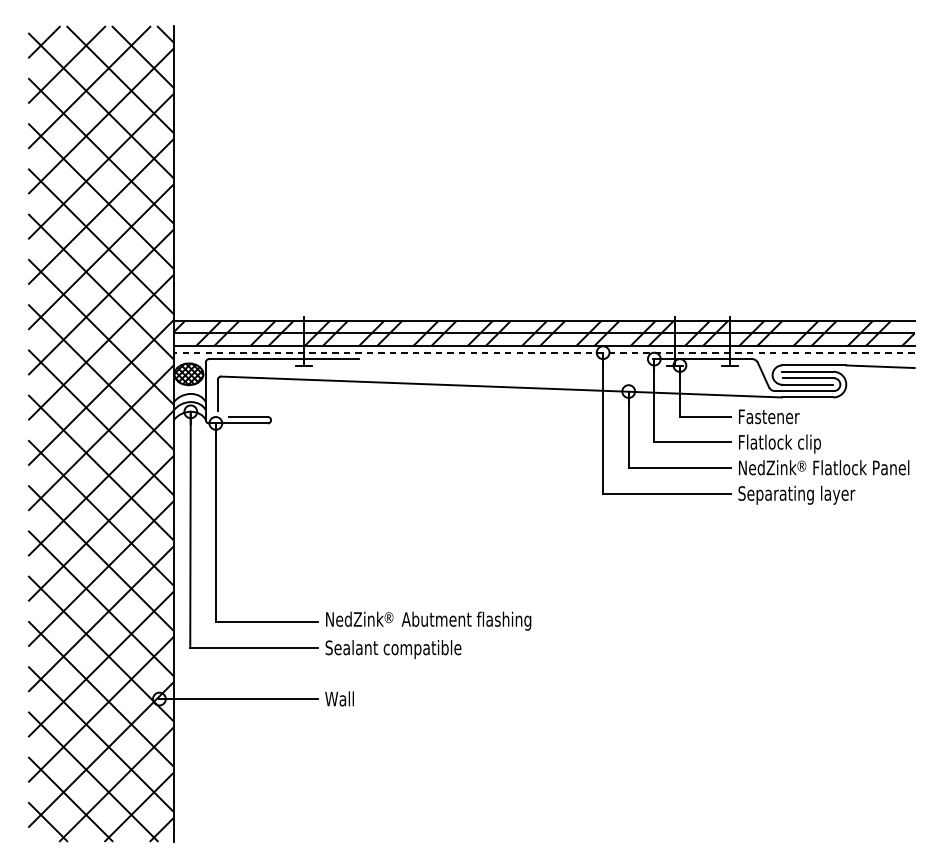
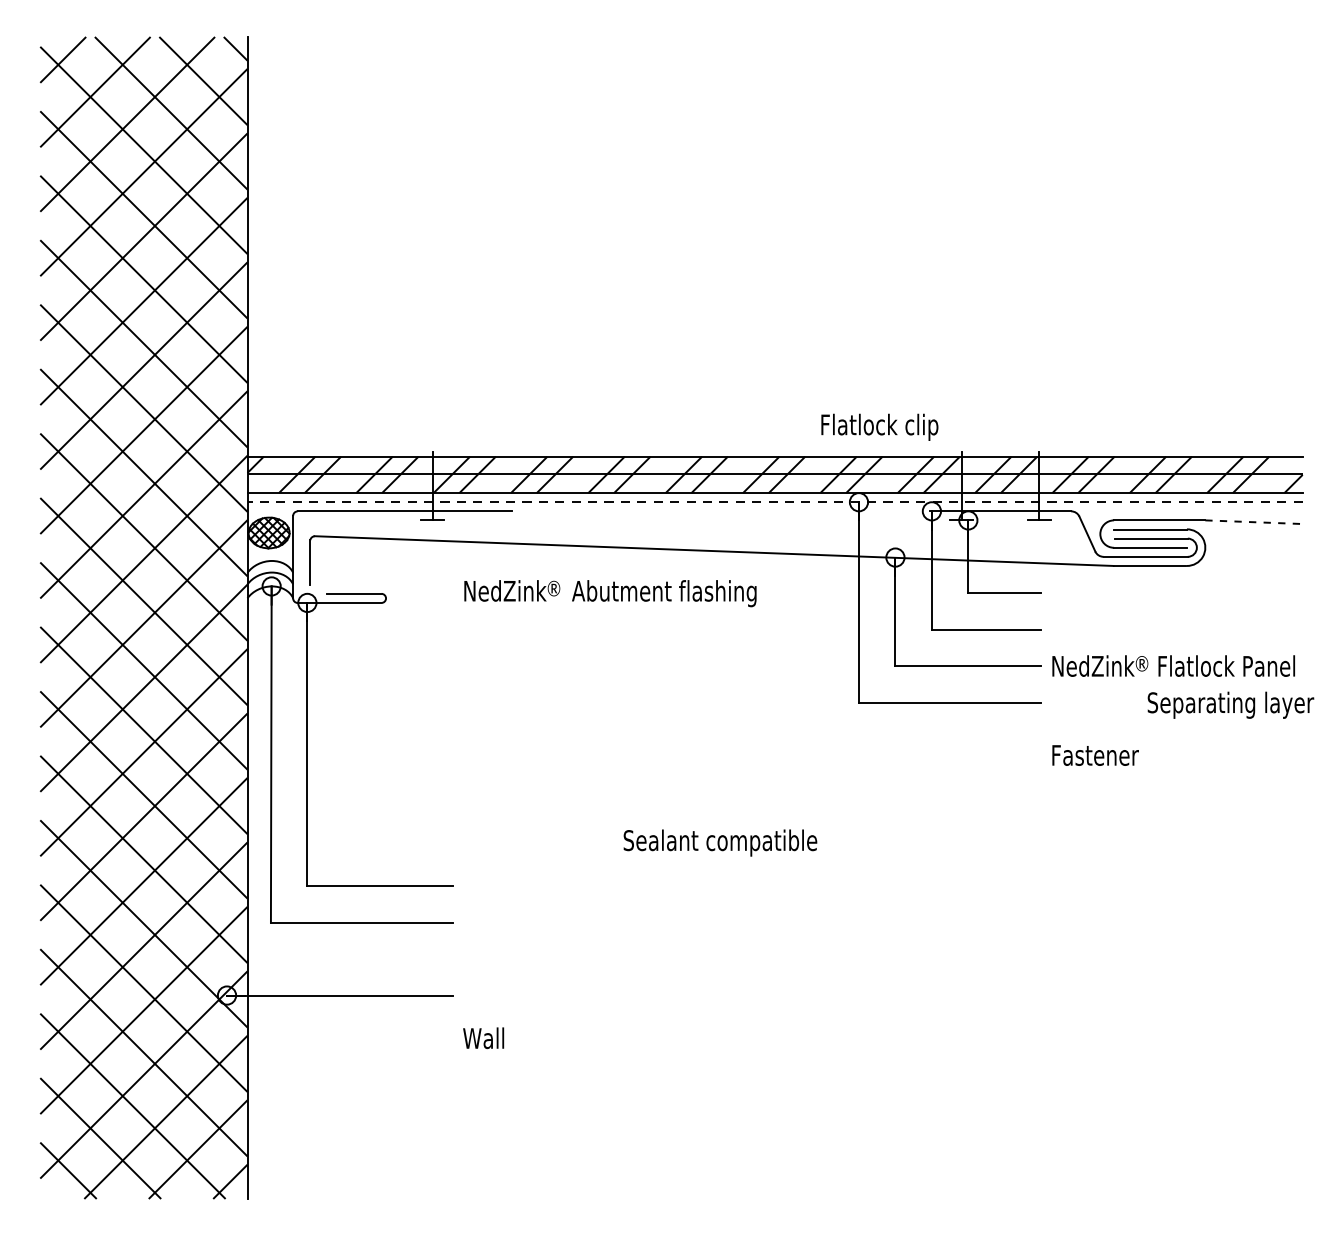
line: (880, 366) -> (1253, 522), solid -> dashed
text: (769, 416) -> (1095, 755), moved
text: (779, 443) -> (879, 426), moved
text: (796, 494) -> (1230, 704), moved
text: (428, 621) -> (610, 593), moved
text: (393, 649) -> (720, 842), moved
text: (339, 699) -> (483, 1038), moved

